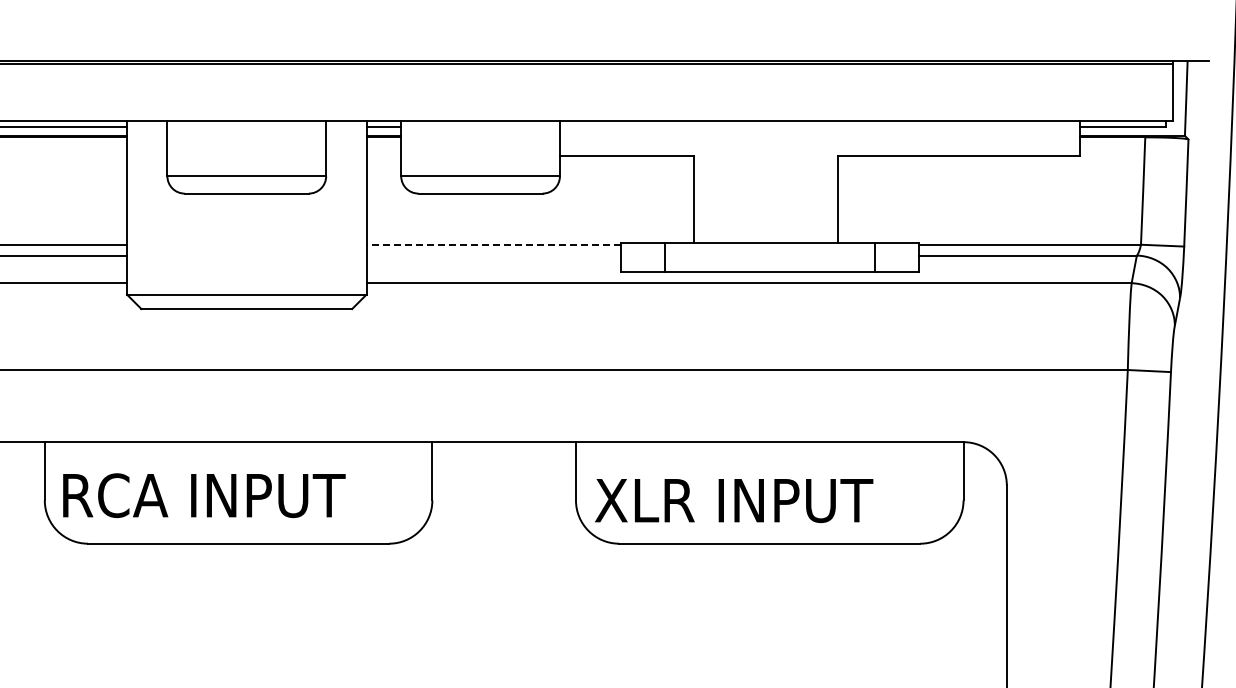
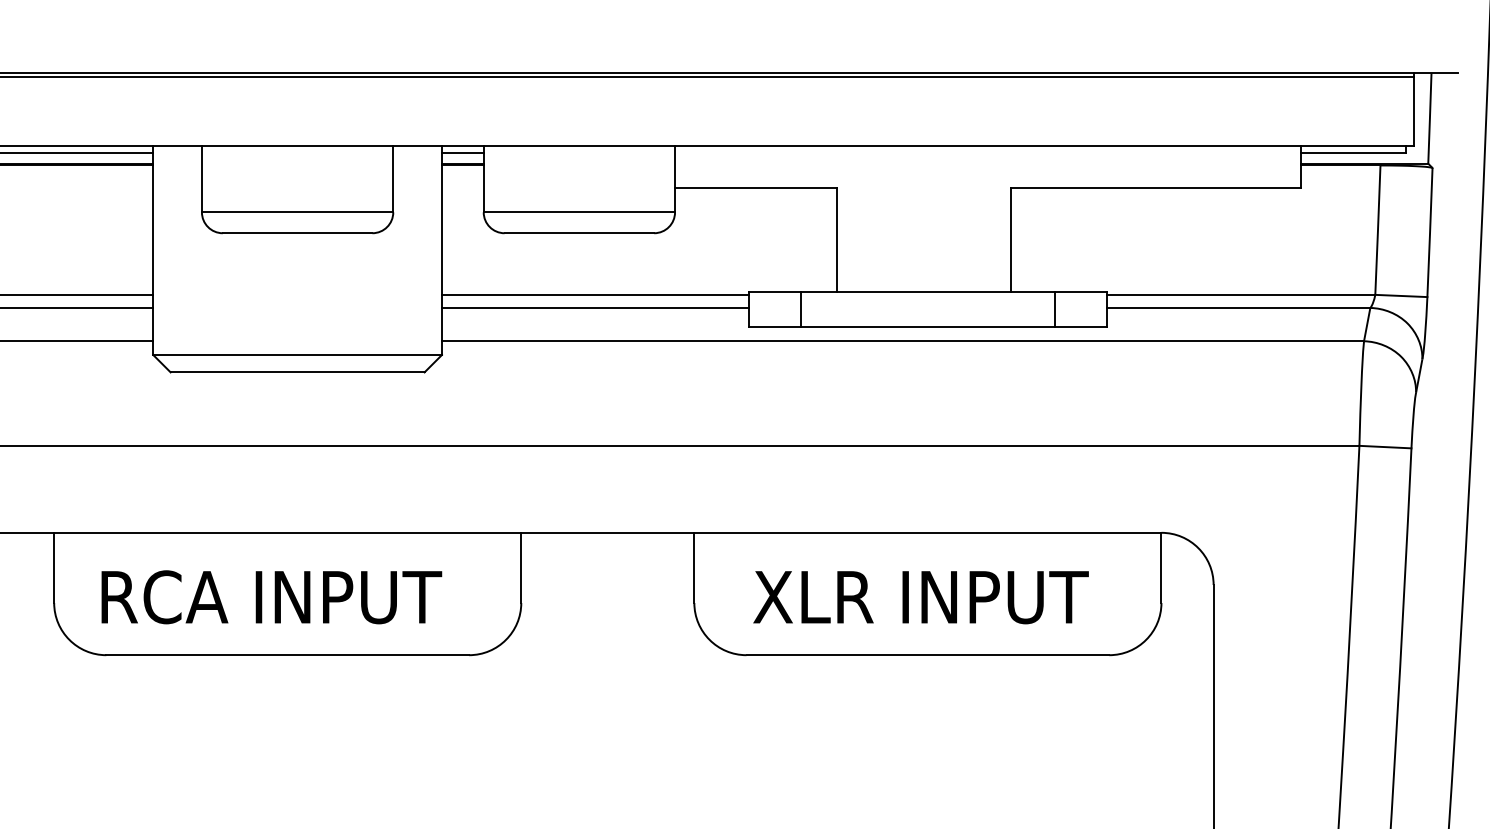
line: (493, 244) -> (594, 294), dashed -> solid
line: (493, 255) -> (594, 307), added
text: (204, 495) -> (271, 597), moved
text: (734, 501) -> (921, 598), moved

